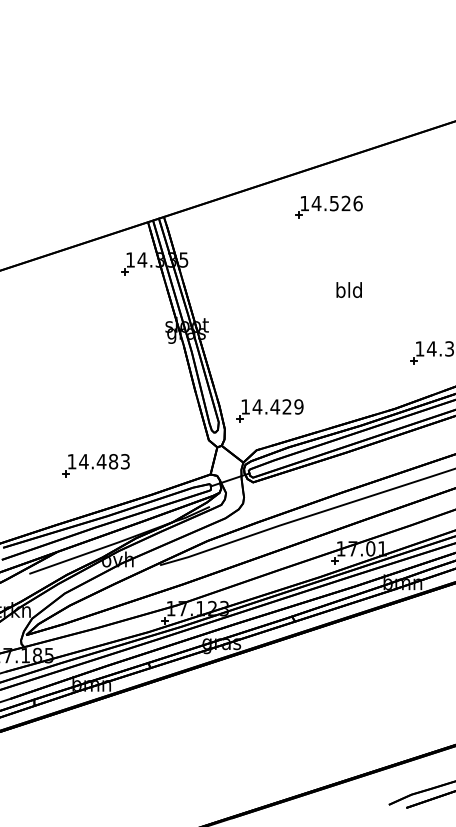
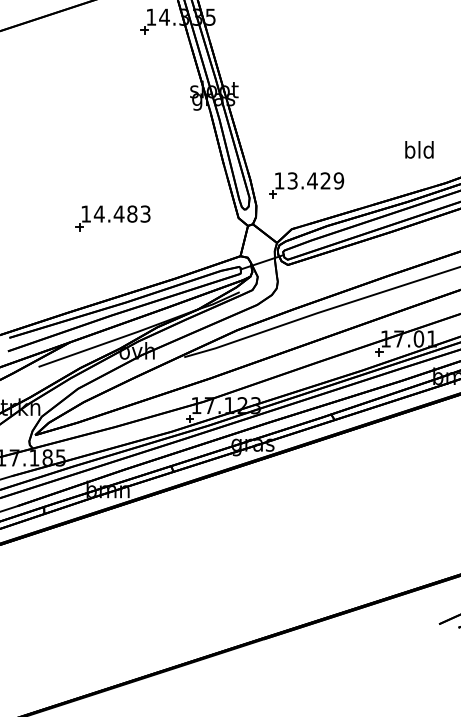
text: (348, 289) -> (418, 149), moved
text: (257, 406) -> (292, 180), 14.429 -> 13.429
part: (95, 465) -> (112, 218), moved

